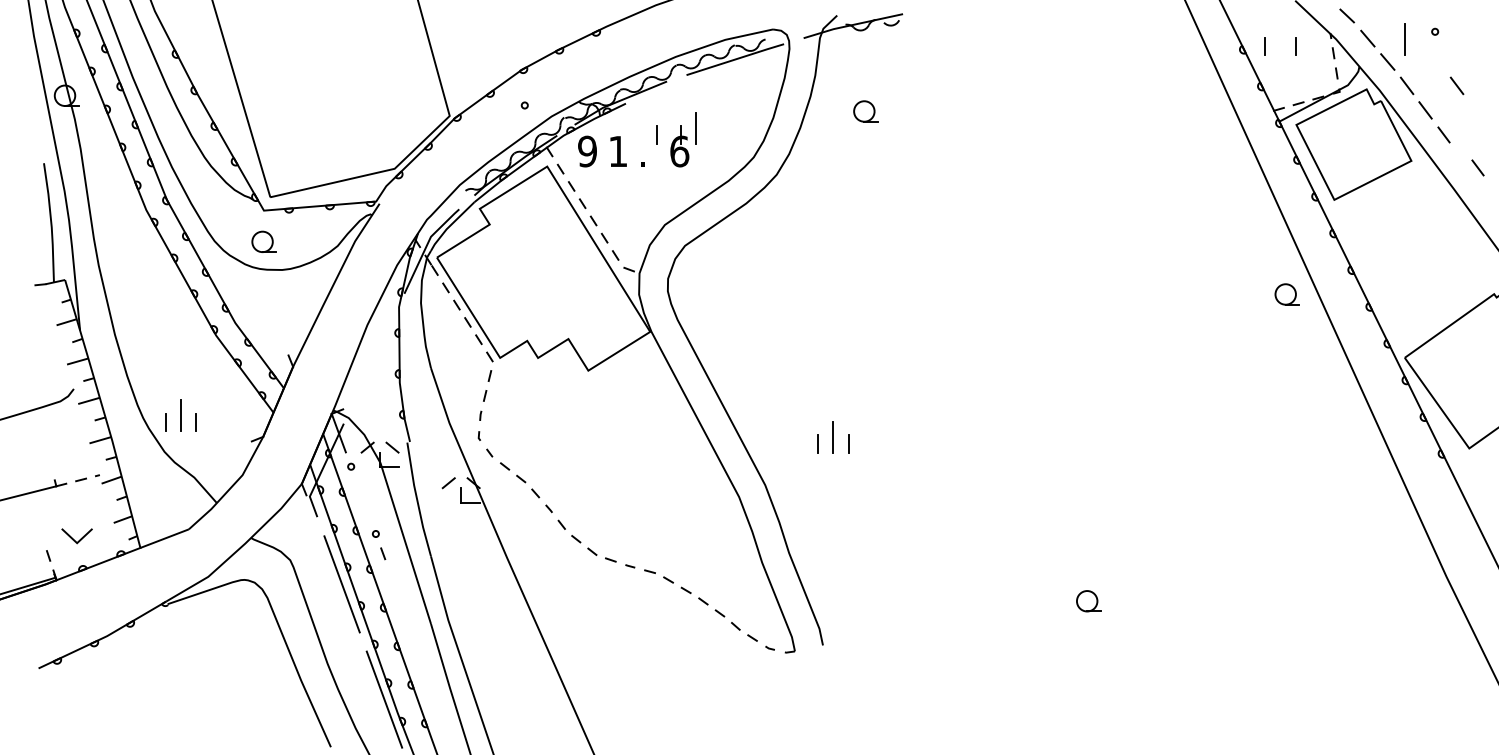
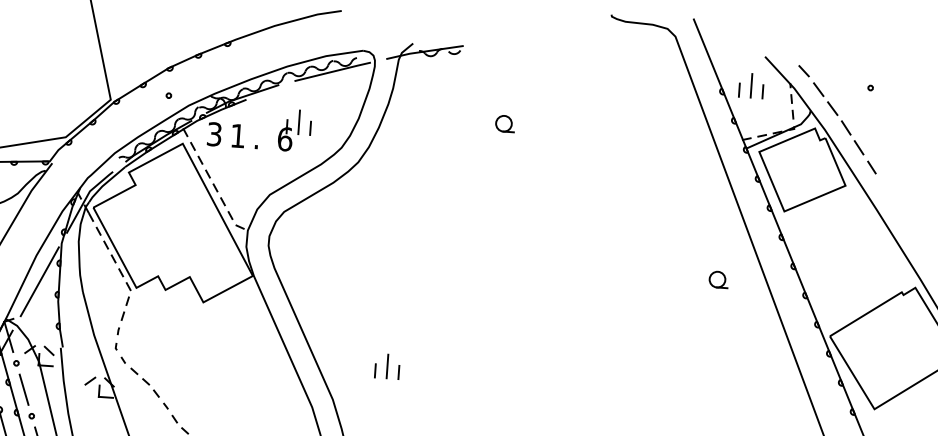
line: (1404, 39) -> (750, 85), moved
line: (1456, 85) -> (884, 130), removed
part: (865, 111) -> (504, 123), moved
line: (656, 134) -> (310, 127), moved
text: (587, 151) -> (214, 134), 9 -> 3
line: (1477, 167) -> (895, 194), removed
part: (1286, 294) -> (718, 279), moved
line: (373, 358) -> (39, 281), added
line: (363, 500) -> (24, 389), added

